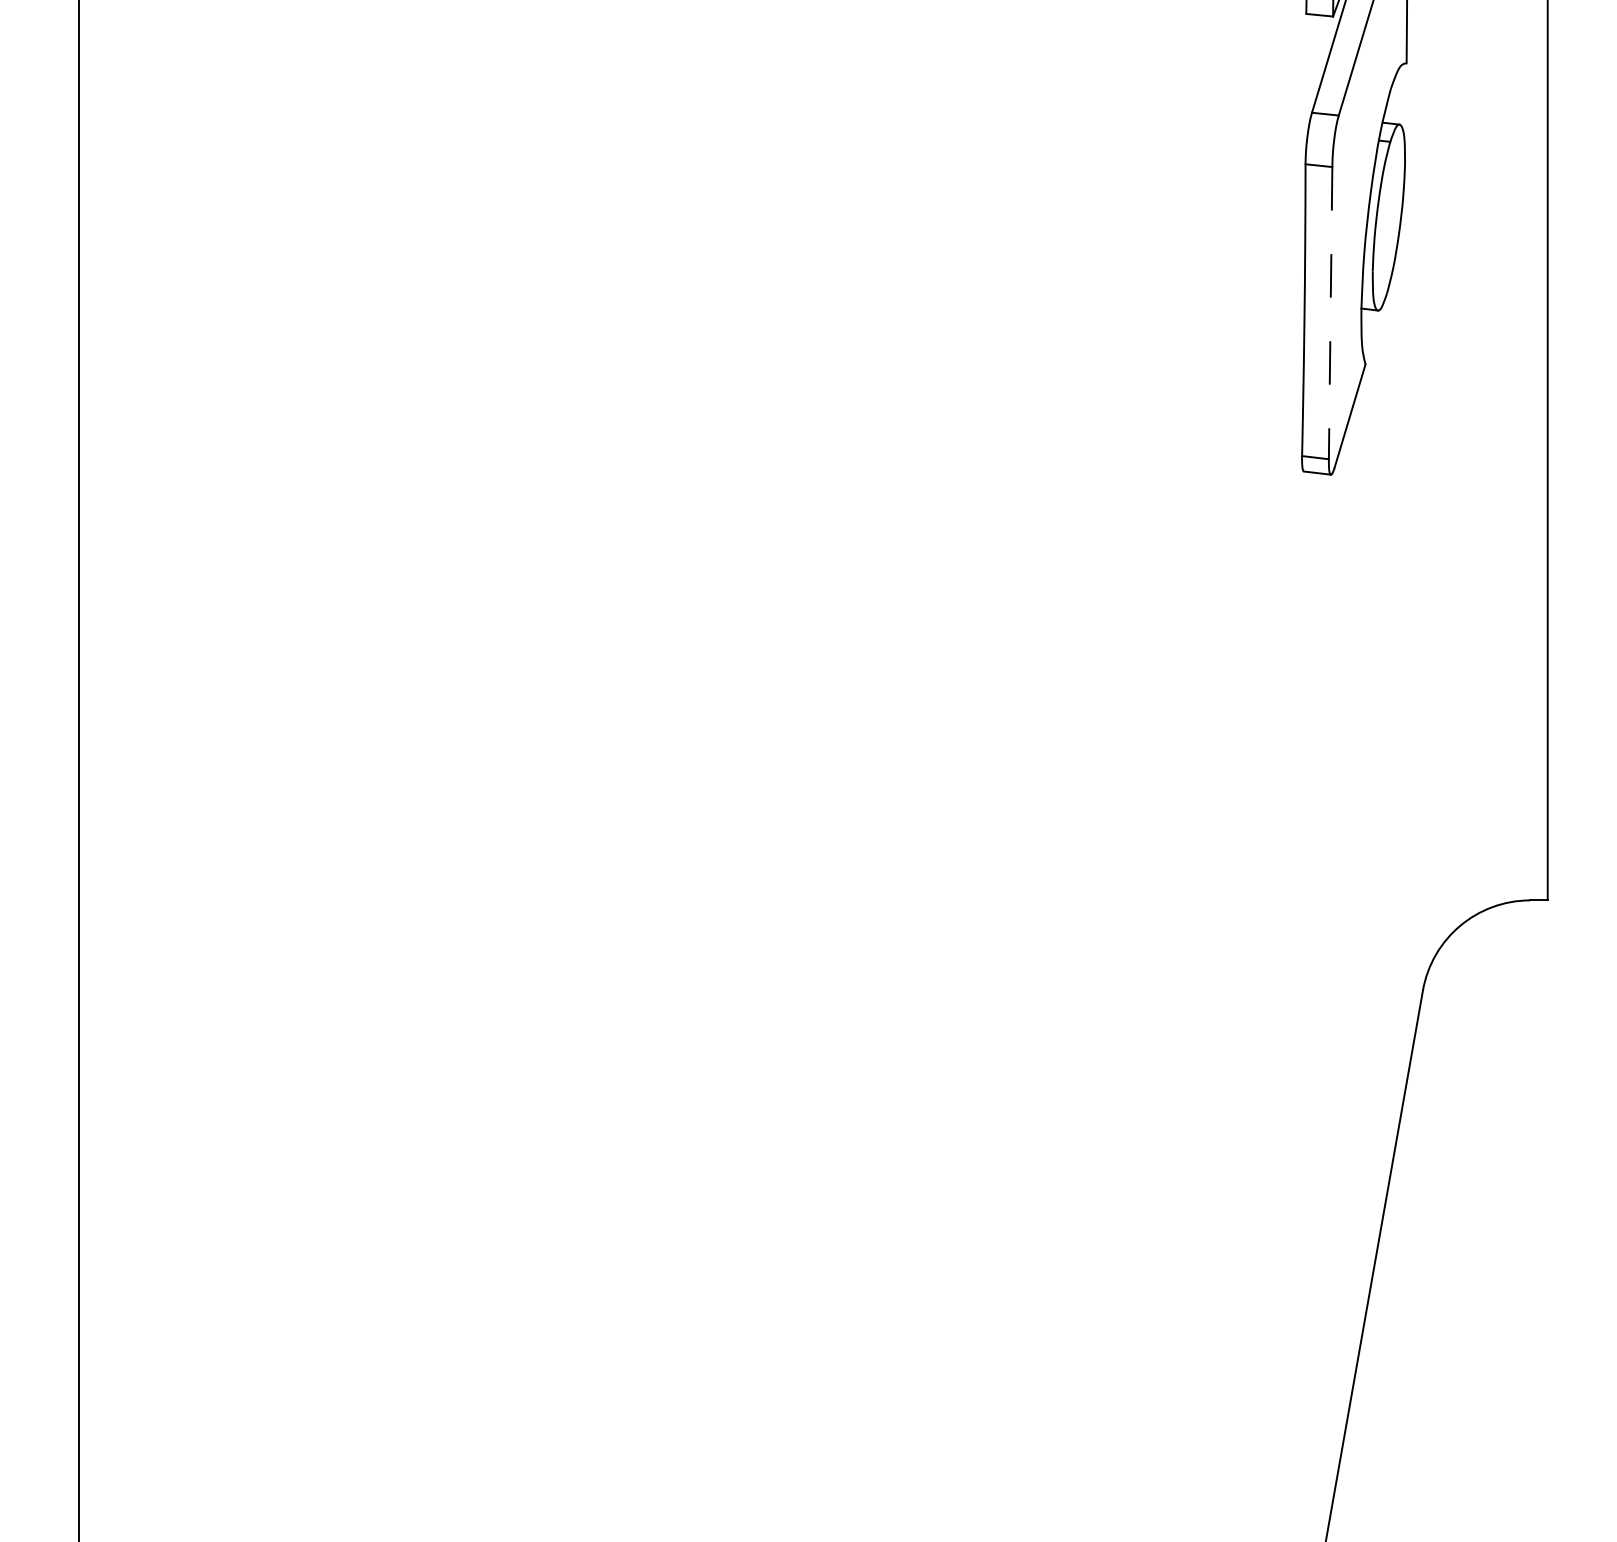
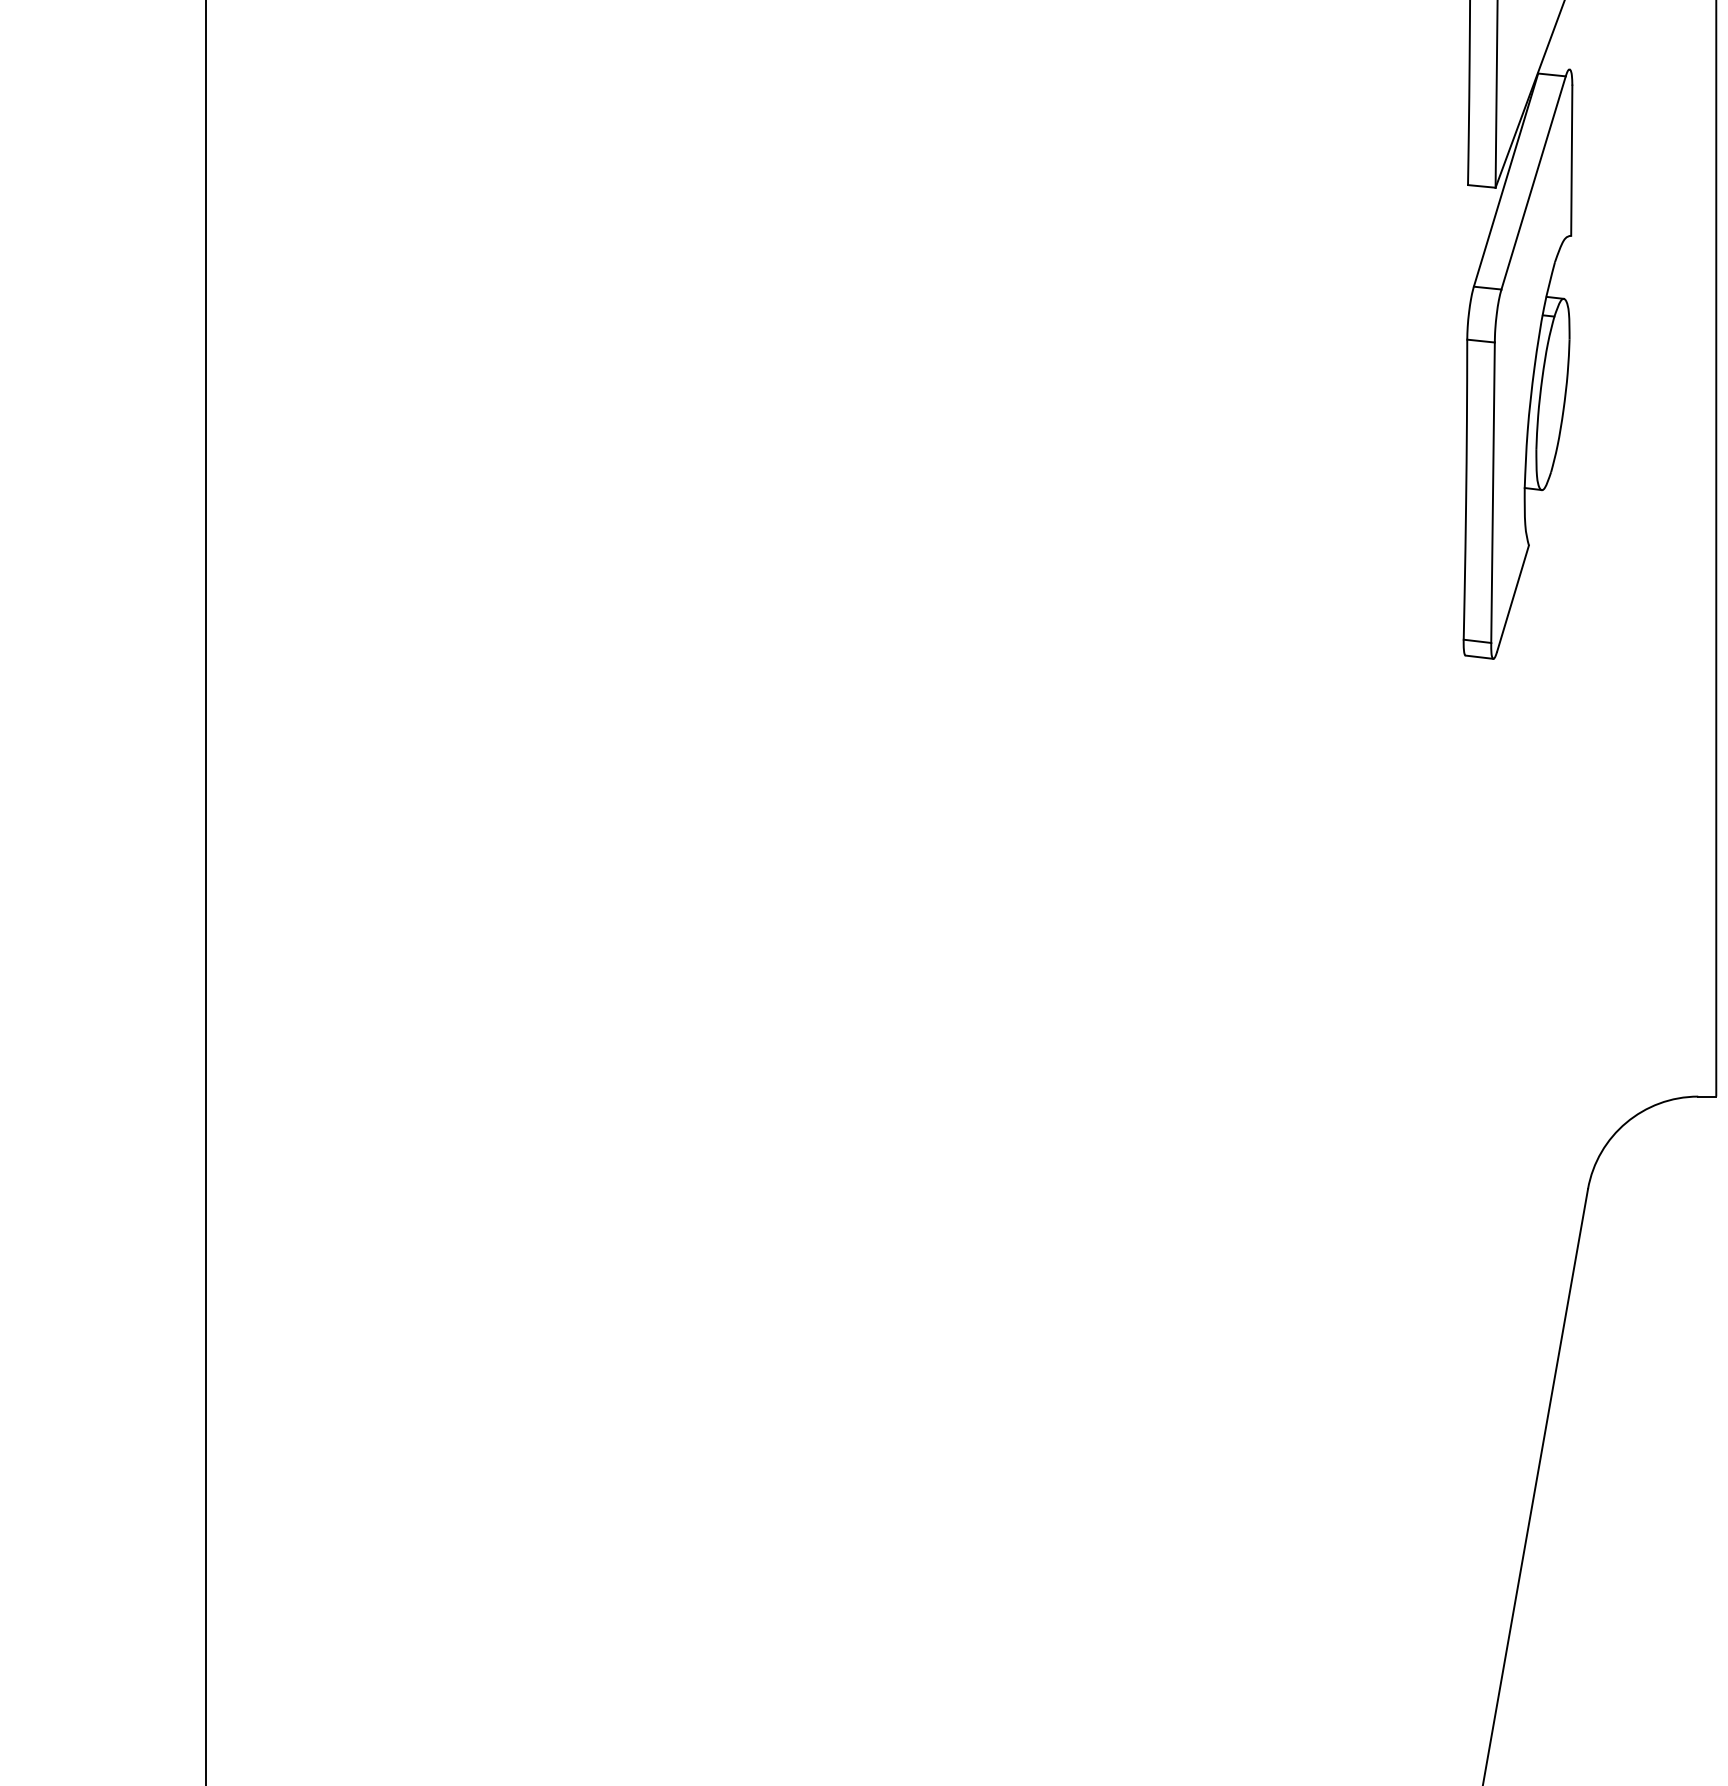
line: (1331, 313) -> (1493, 493), dashed -> solid

